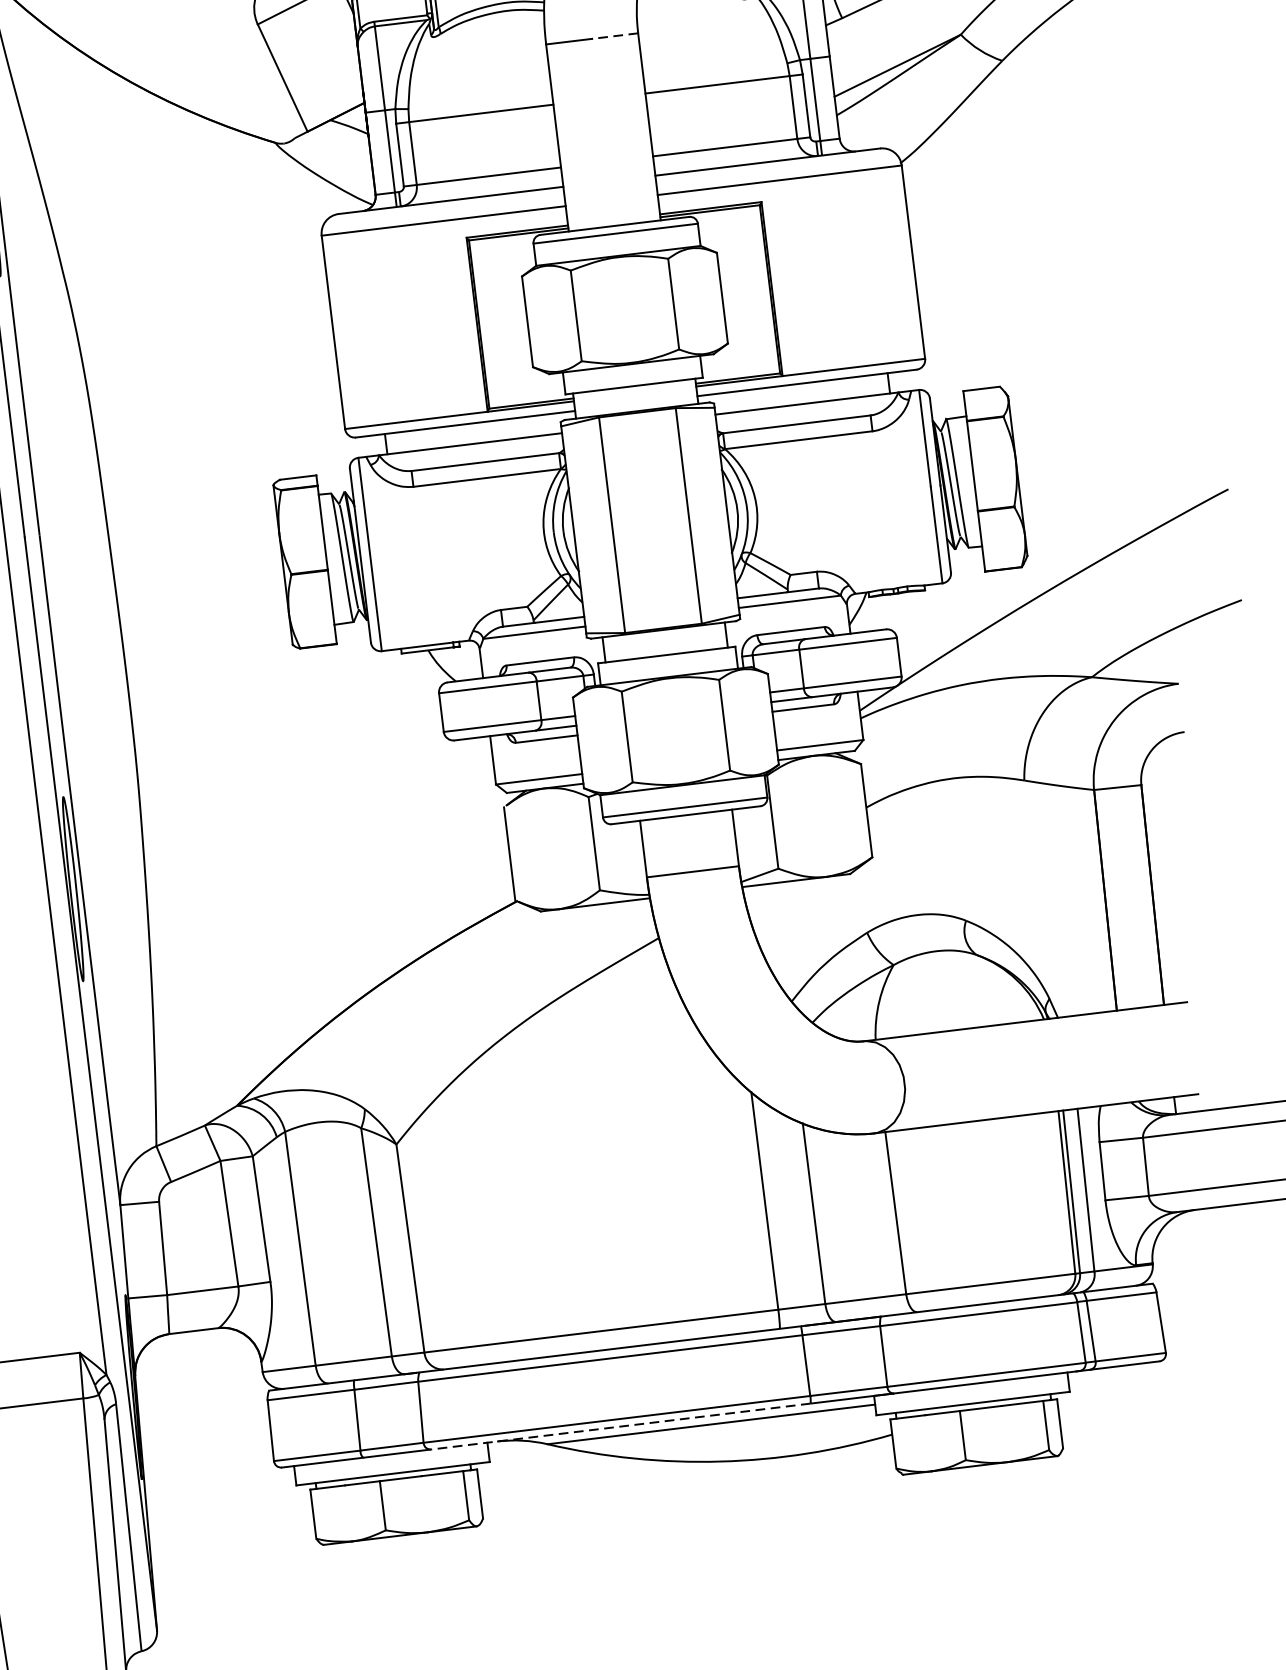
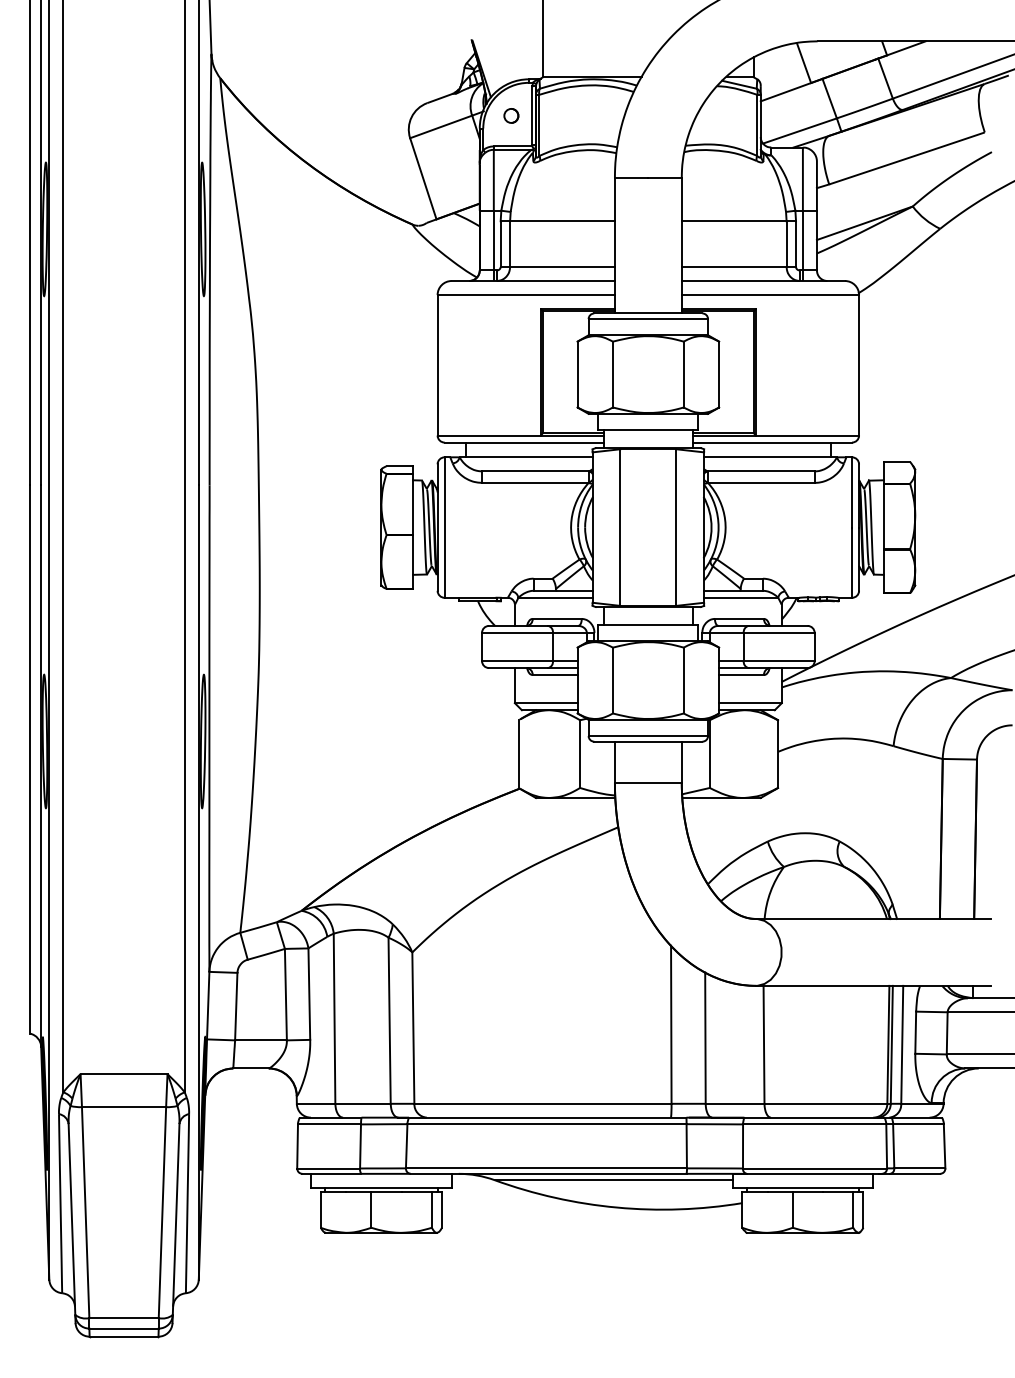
line: (615, 35) -> (665, 177), dashed -> solid
line: (620, 1426) -> (548, 1173), dashed -> solid

